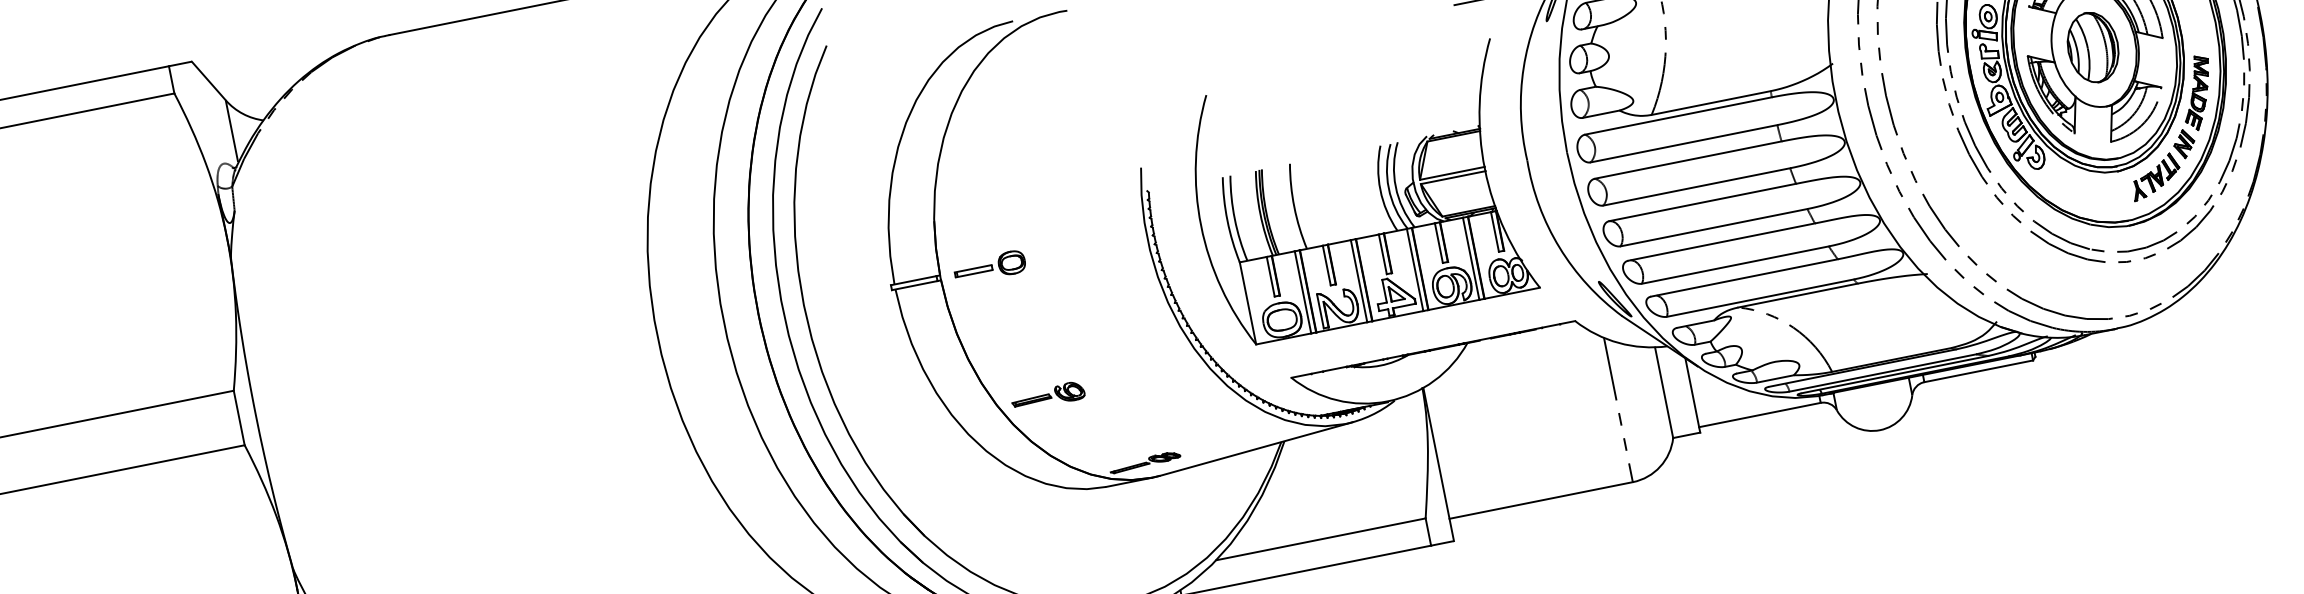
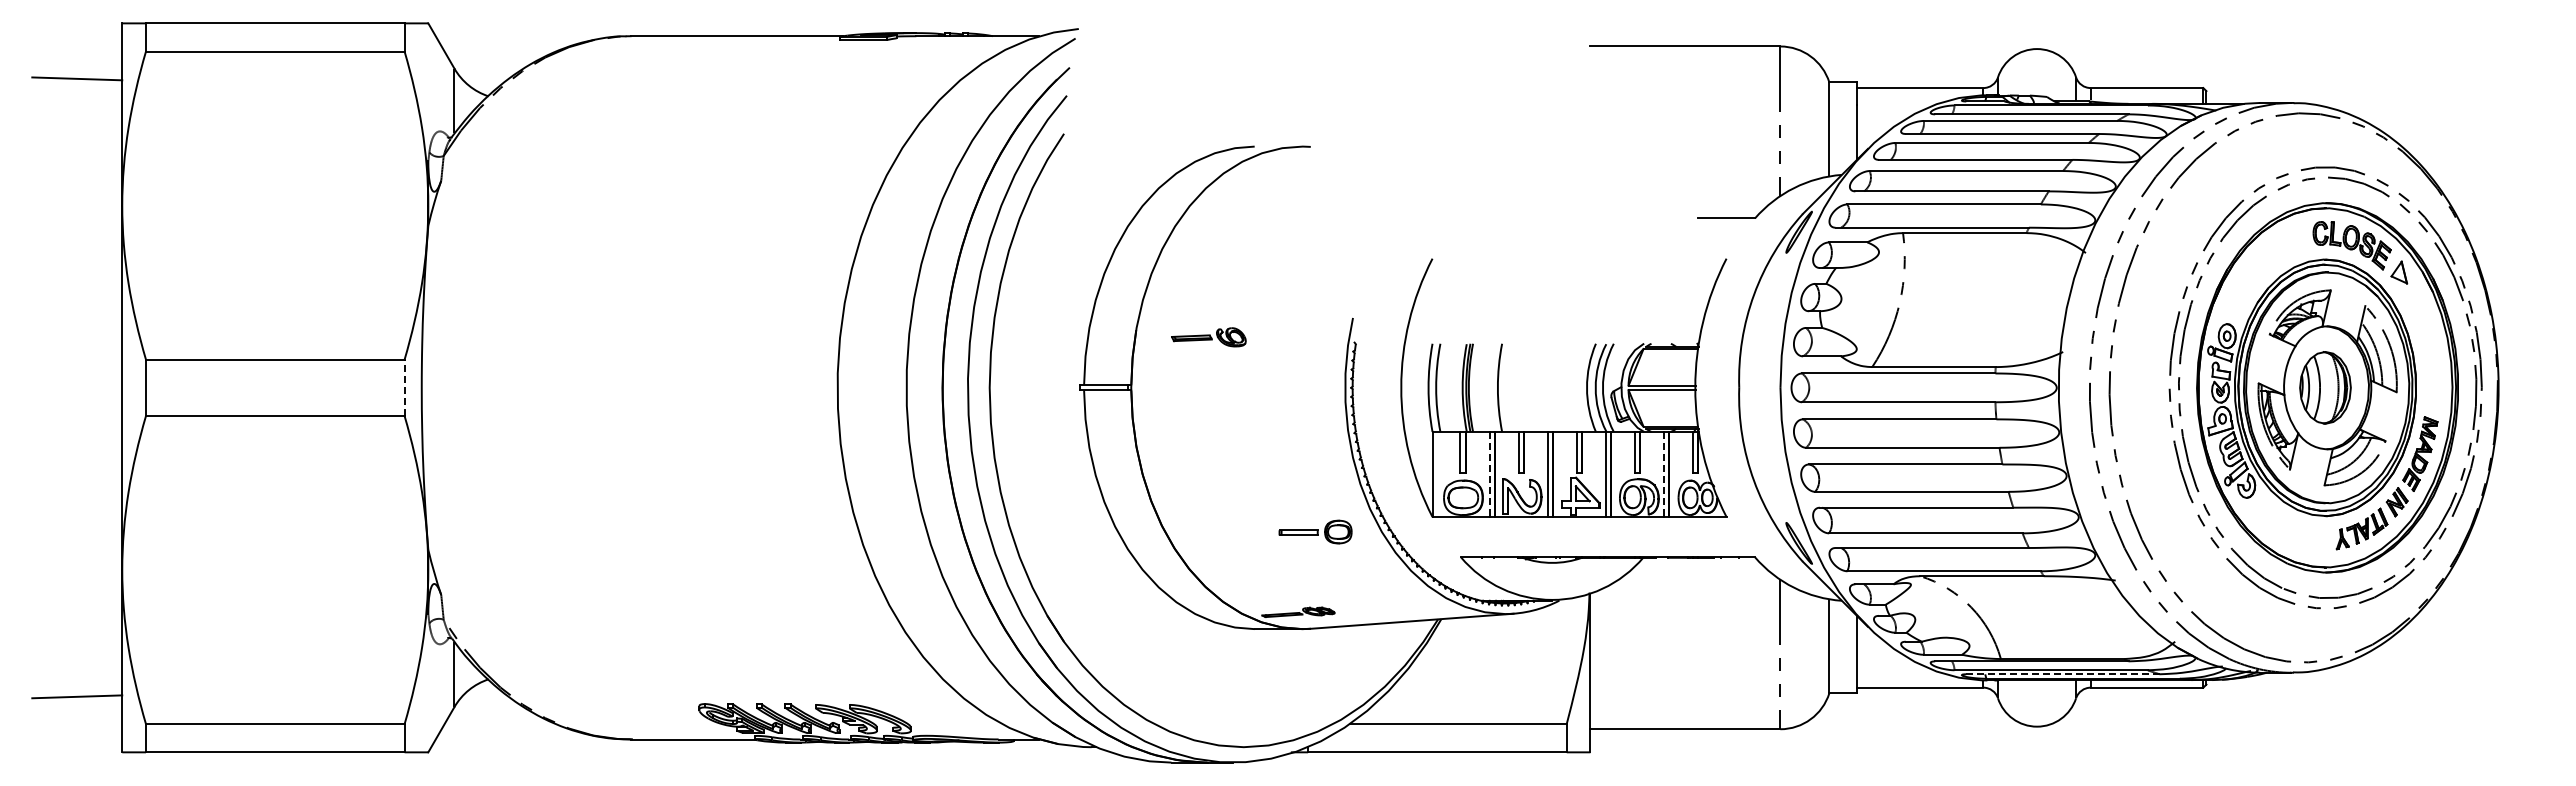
line: (1470, 258) -> (1663, 474), solid -> dashed
part: (989, 266) -> (1315, 531), moved
line: (1302, 292) -> (1489, 474), solid -> dashed
line: (1895, 374) -> (2063, 674), solid -> dashed
part: (1047, 396) -> (1208, 337), moved
line: (239, 417) -> (404, 387), solid -> dashed

